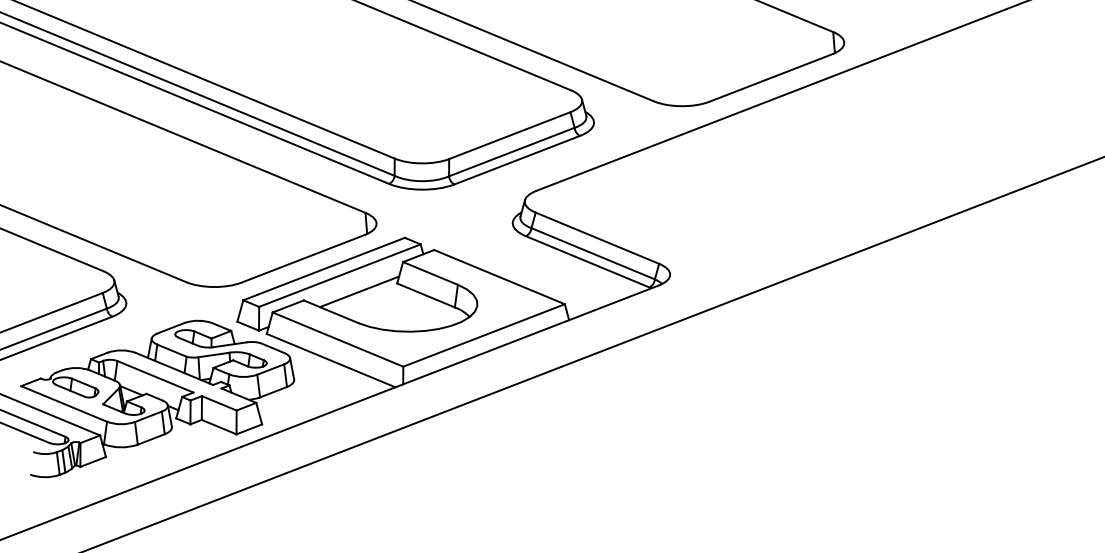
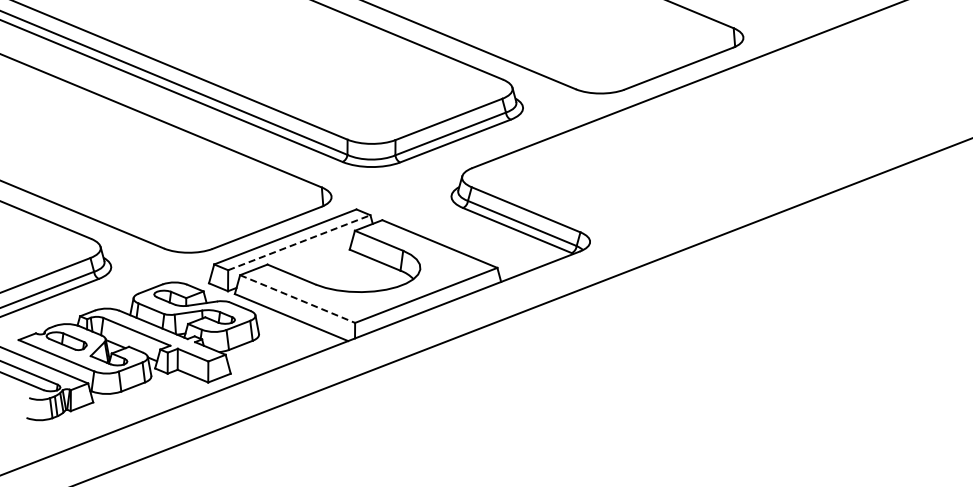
line: (340, 275) -> (299, 242), solid -> dashed
line: (359, 291) -> (316, 256), removed
line: (339, 340) -> (298, 299), solid -> dashed

